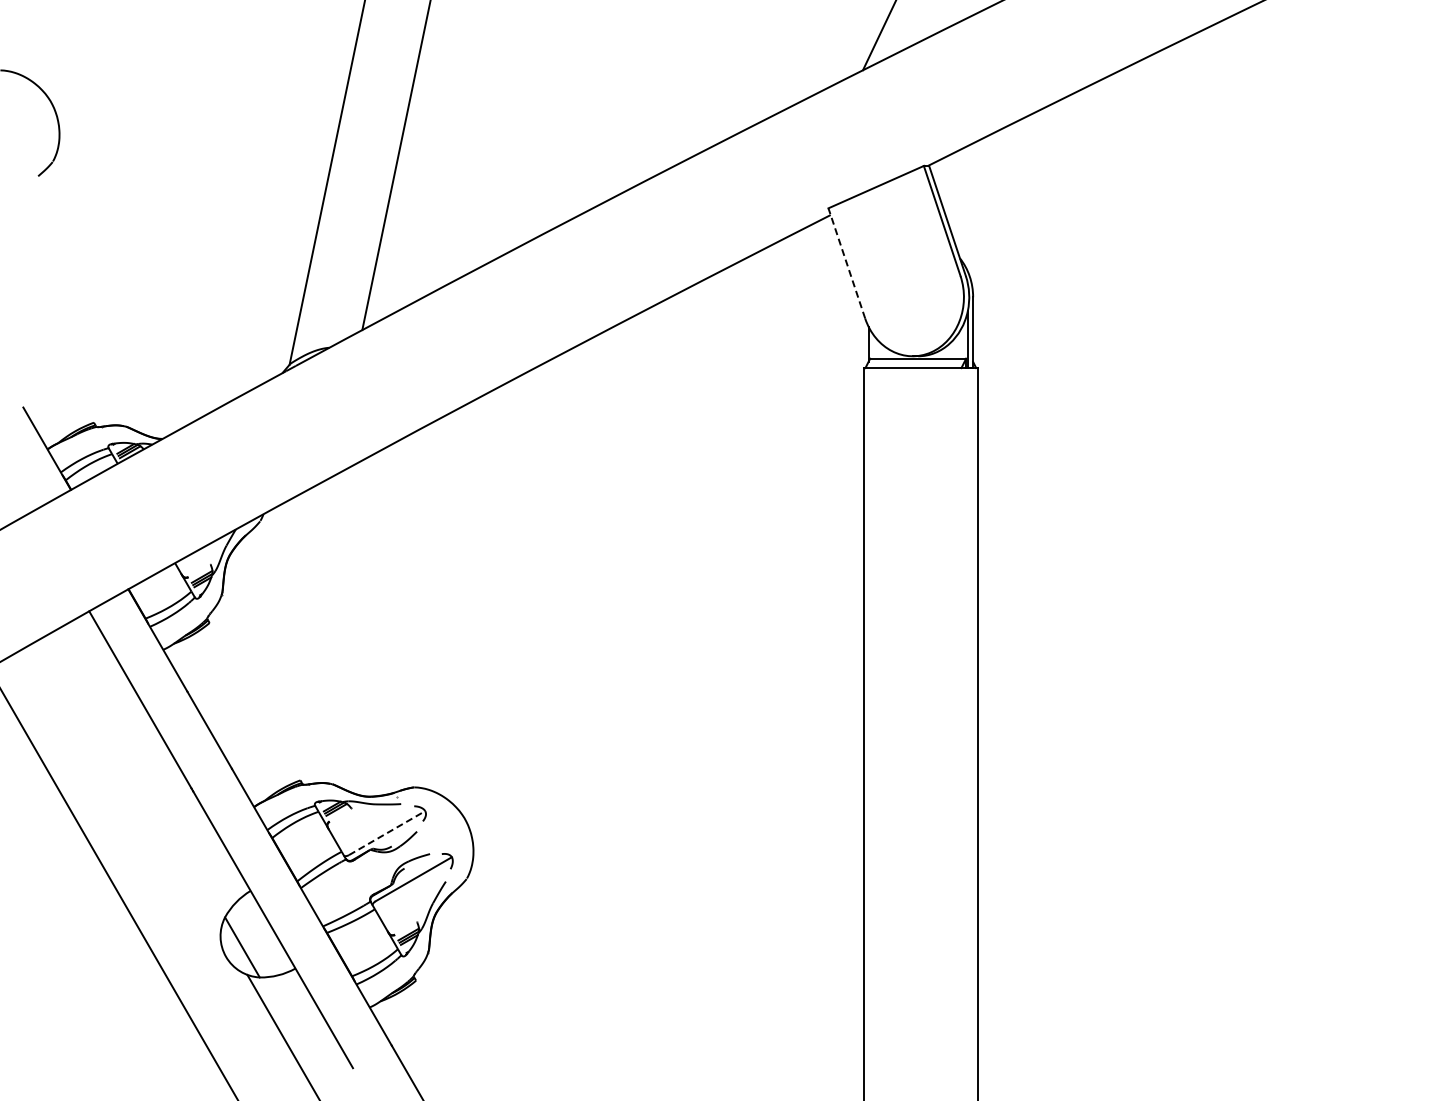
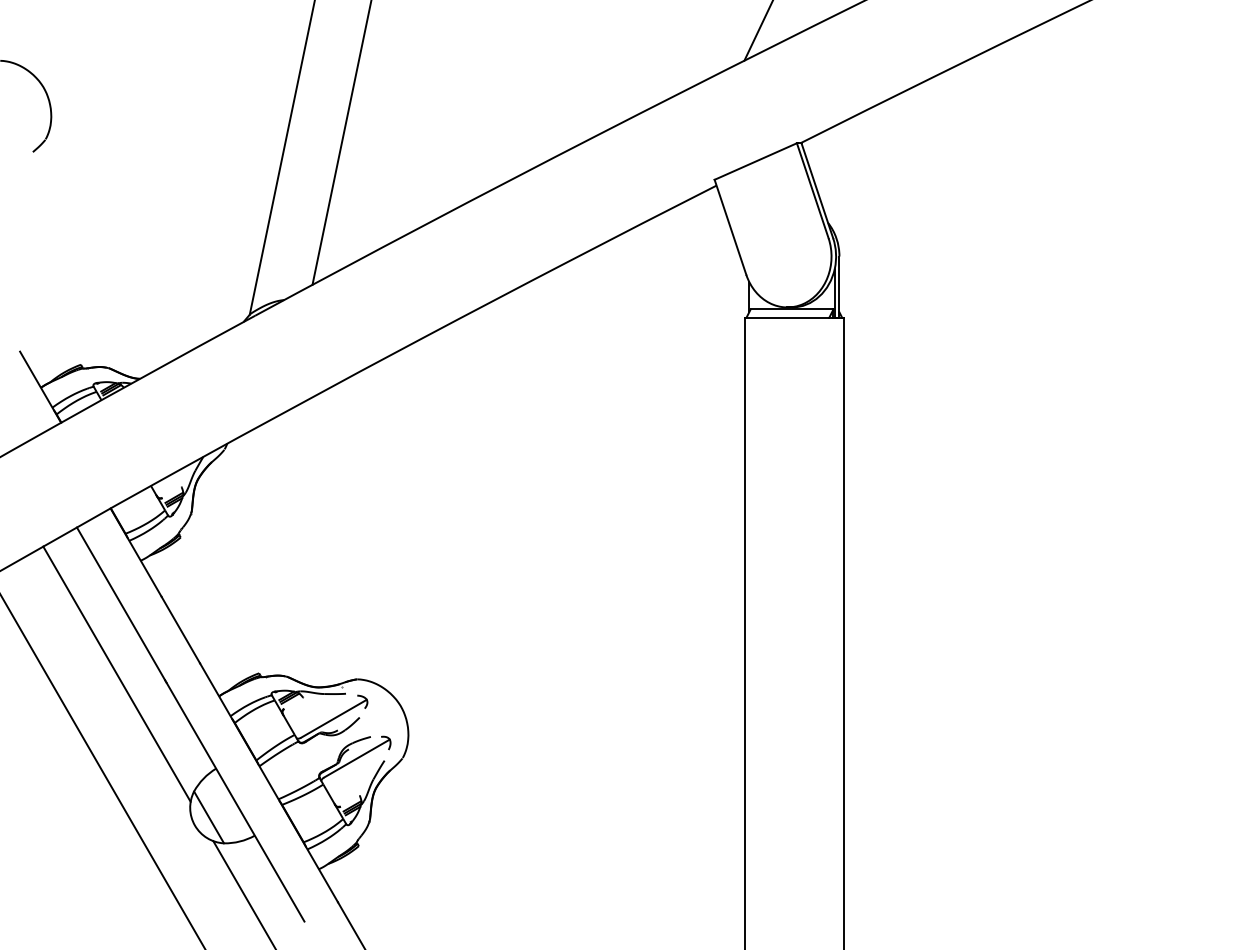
line: (846, 262) -> (730, 226), dashed -> solid
line: (135, 781) -> (116, 674), added
line: (387, 833) -> (334, 719), dashed -> solid

